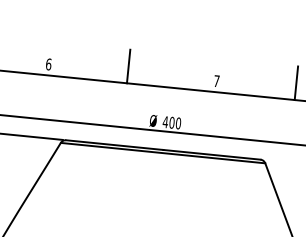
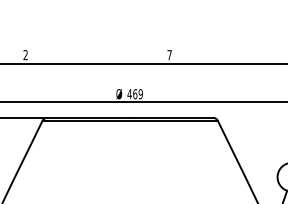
text: (48, 64) -> (25, 55), 6 -> 2
line: (128, 65) -> (93, 49), removed
line: (296, 82) -> (237, 49), removed
text: (174, 123) -> (137, 94), 400 -> 469

